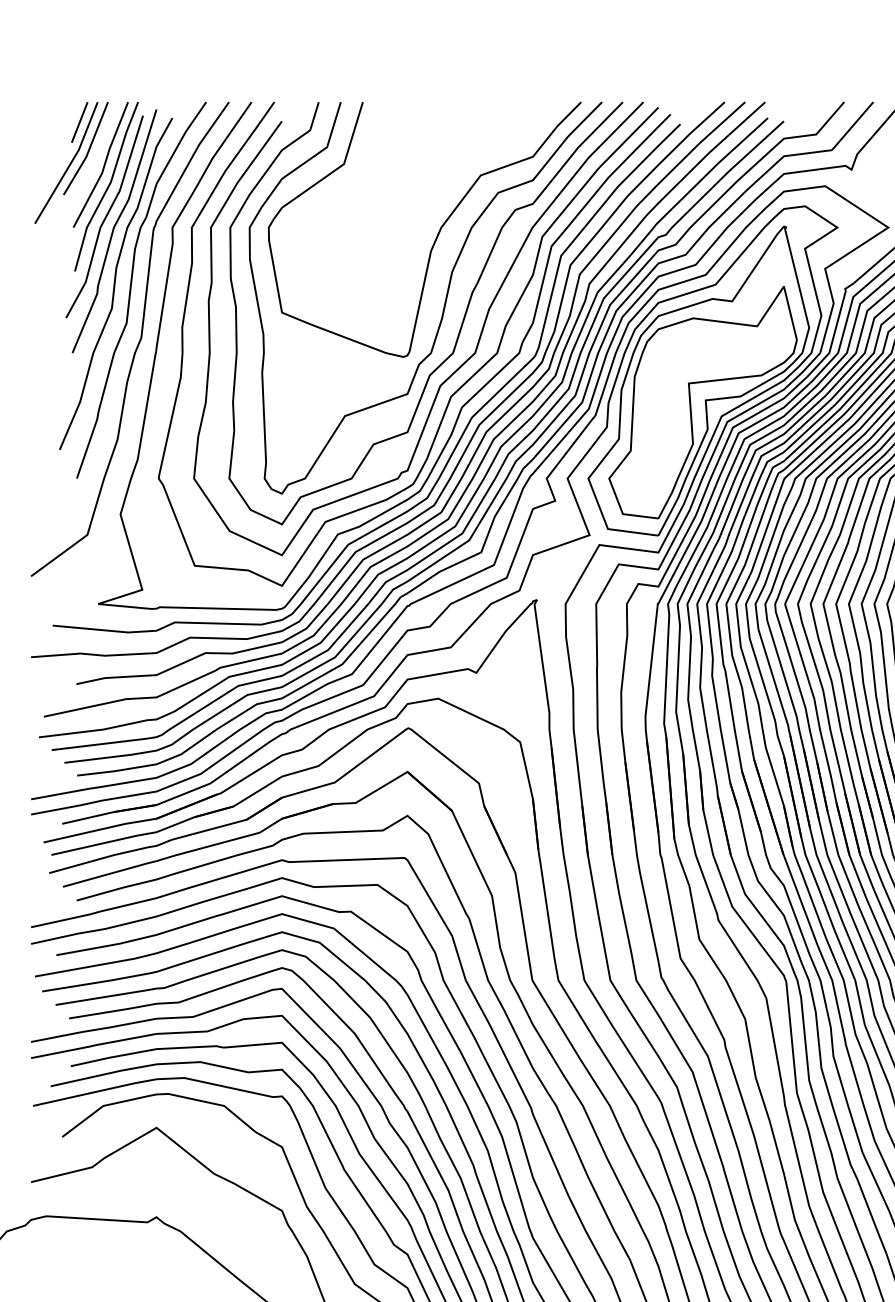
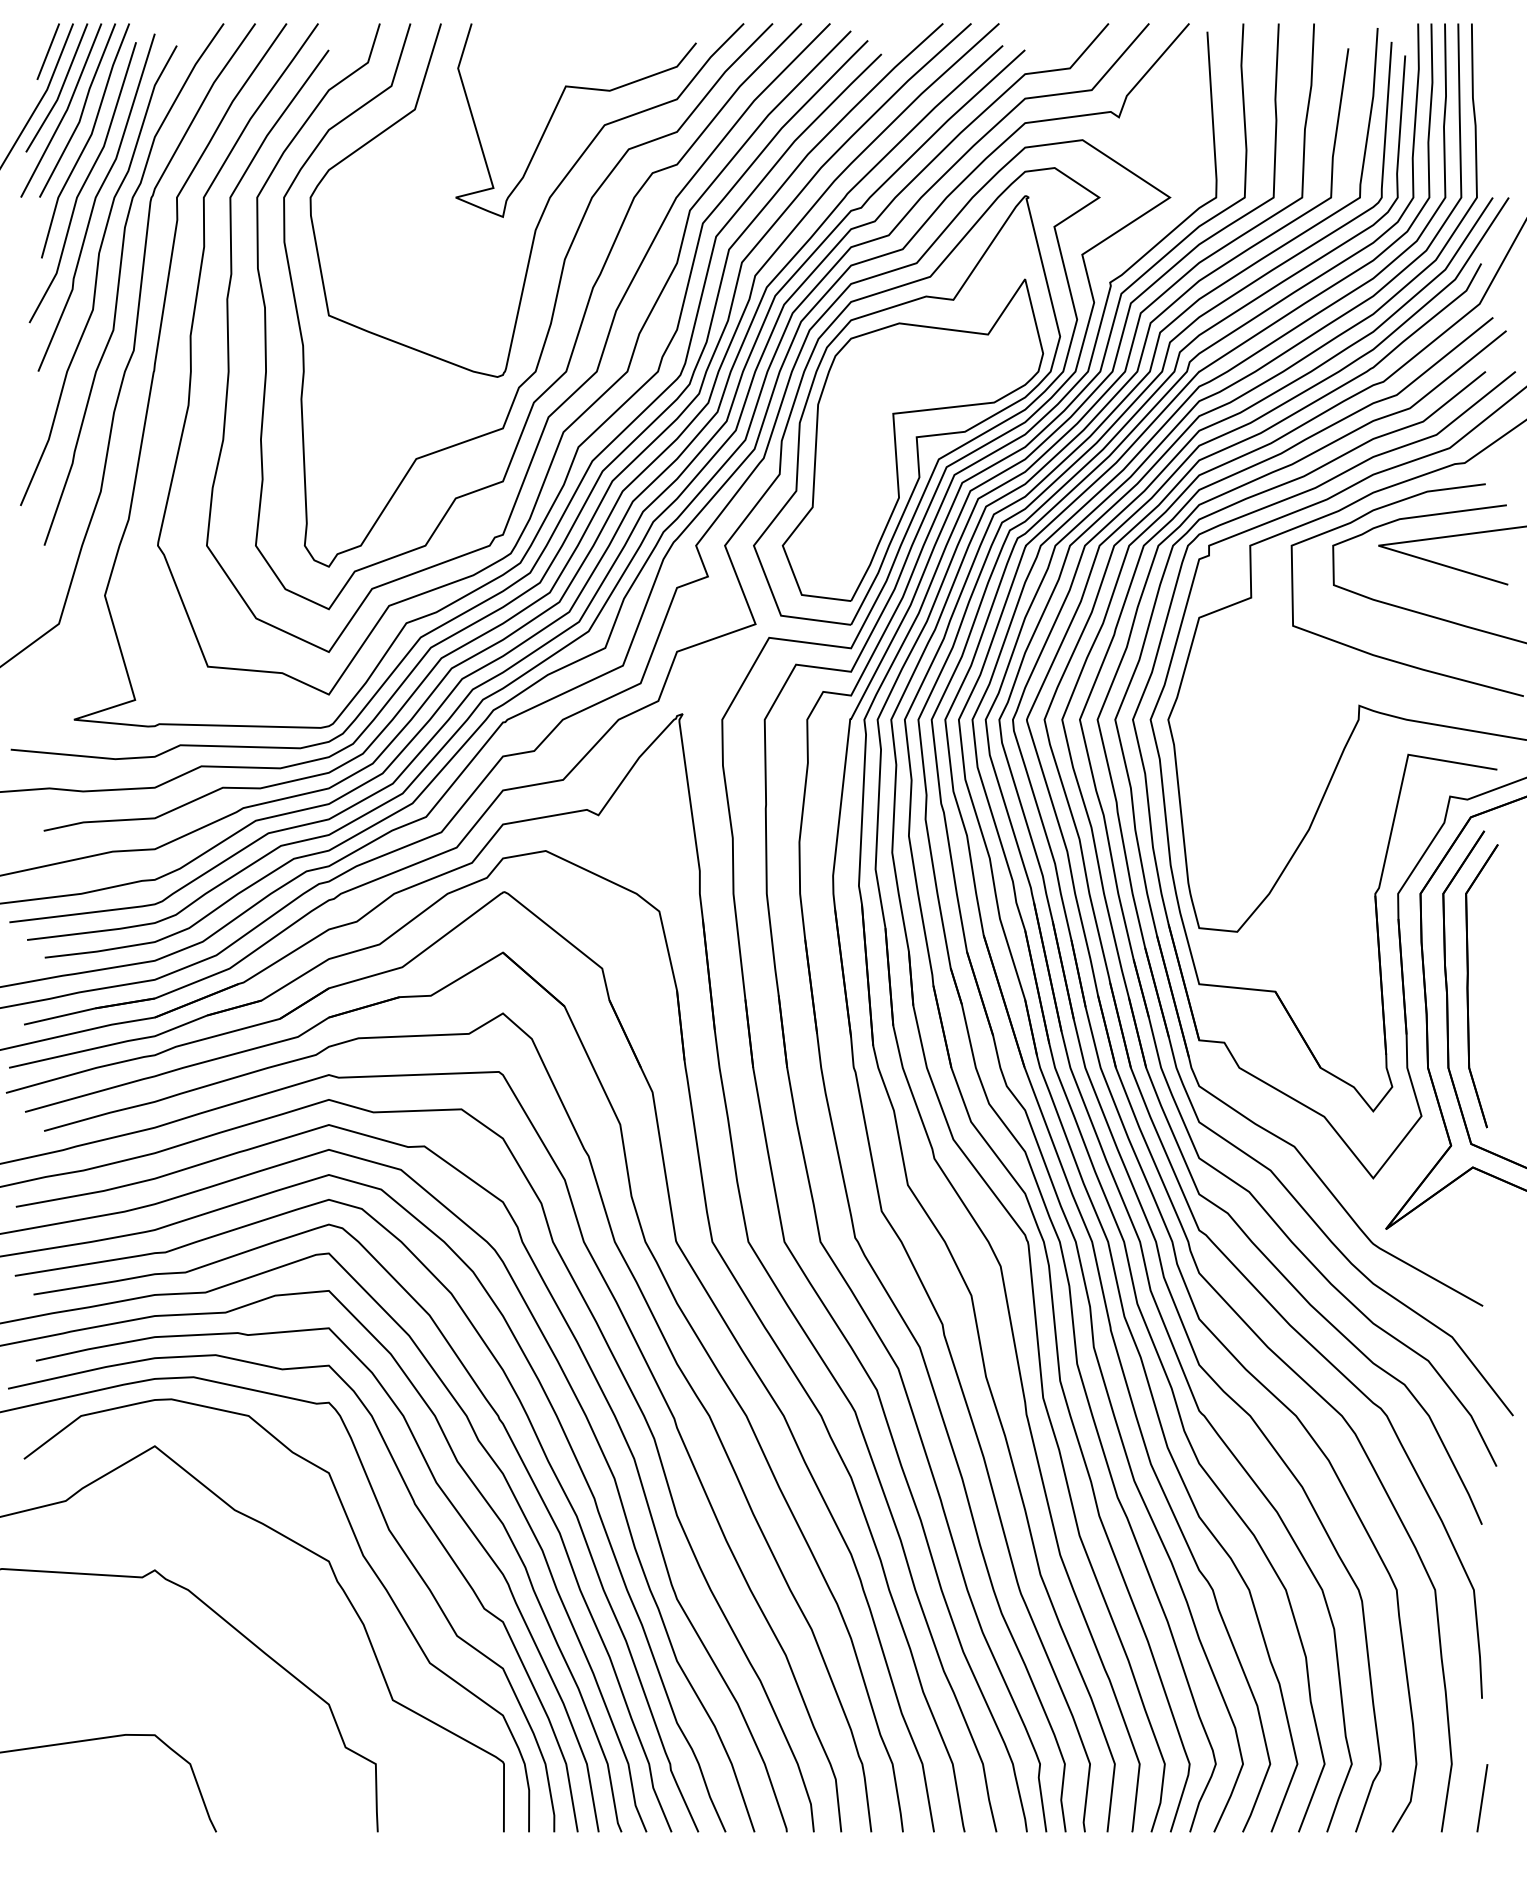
curve: (445, 165) -> (555, 111), added
line: (91, 166) -> (64, 112), added

